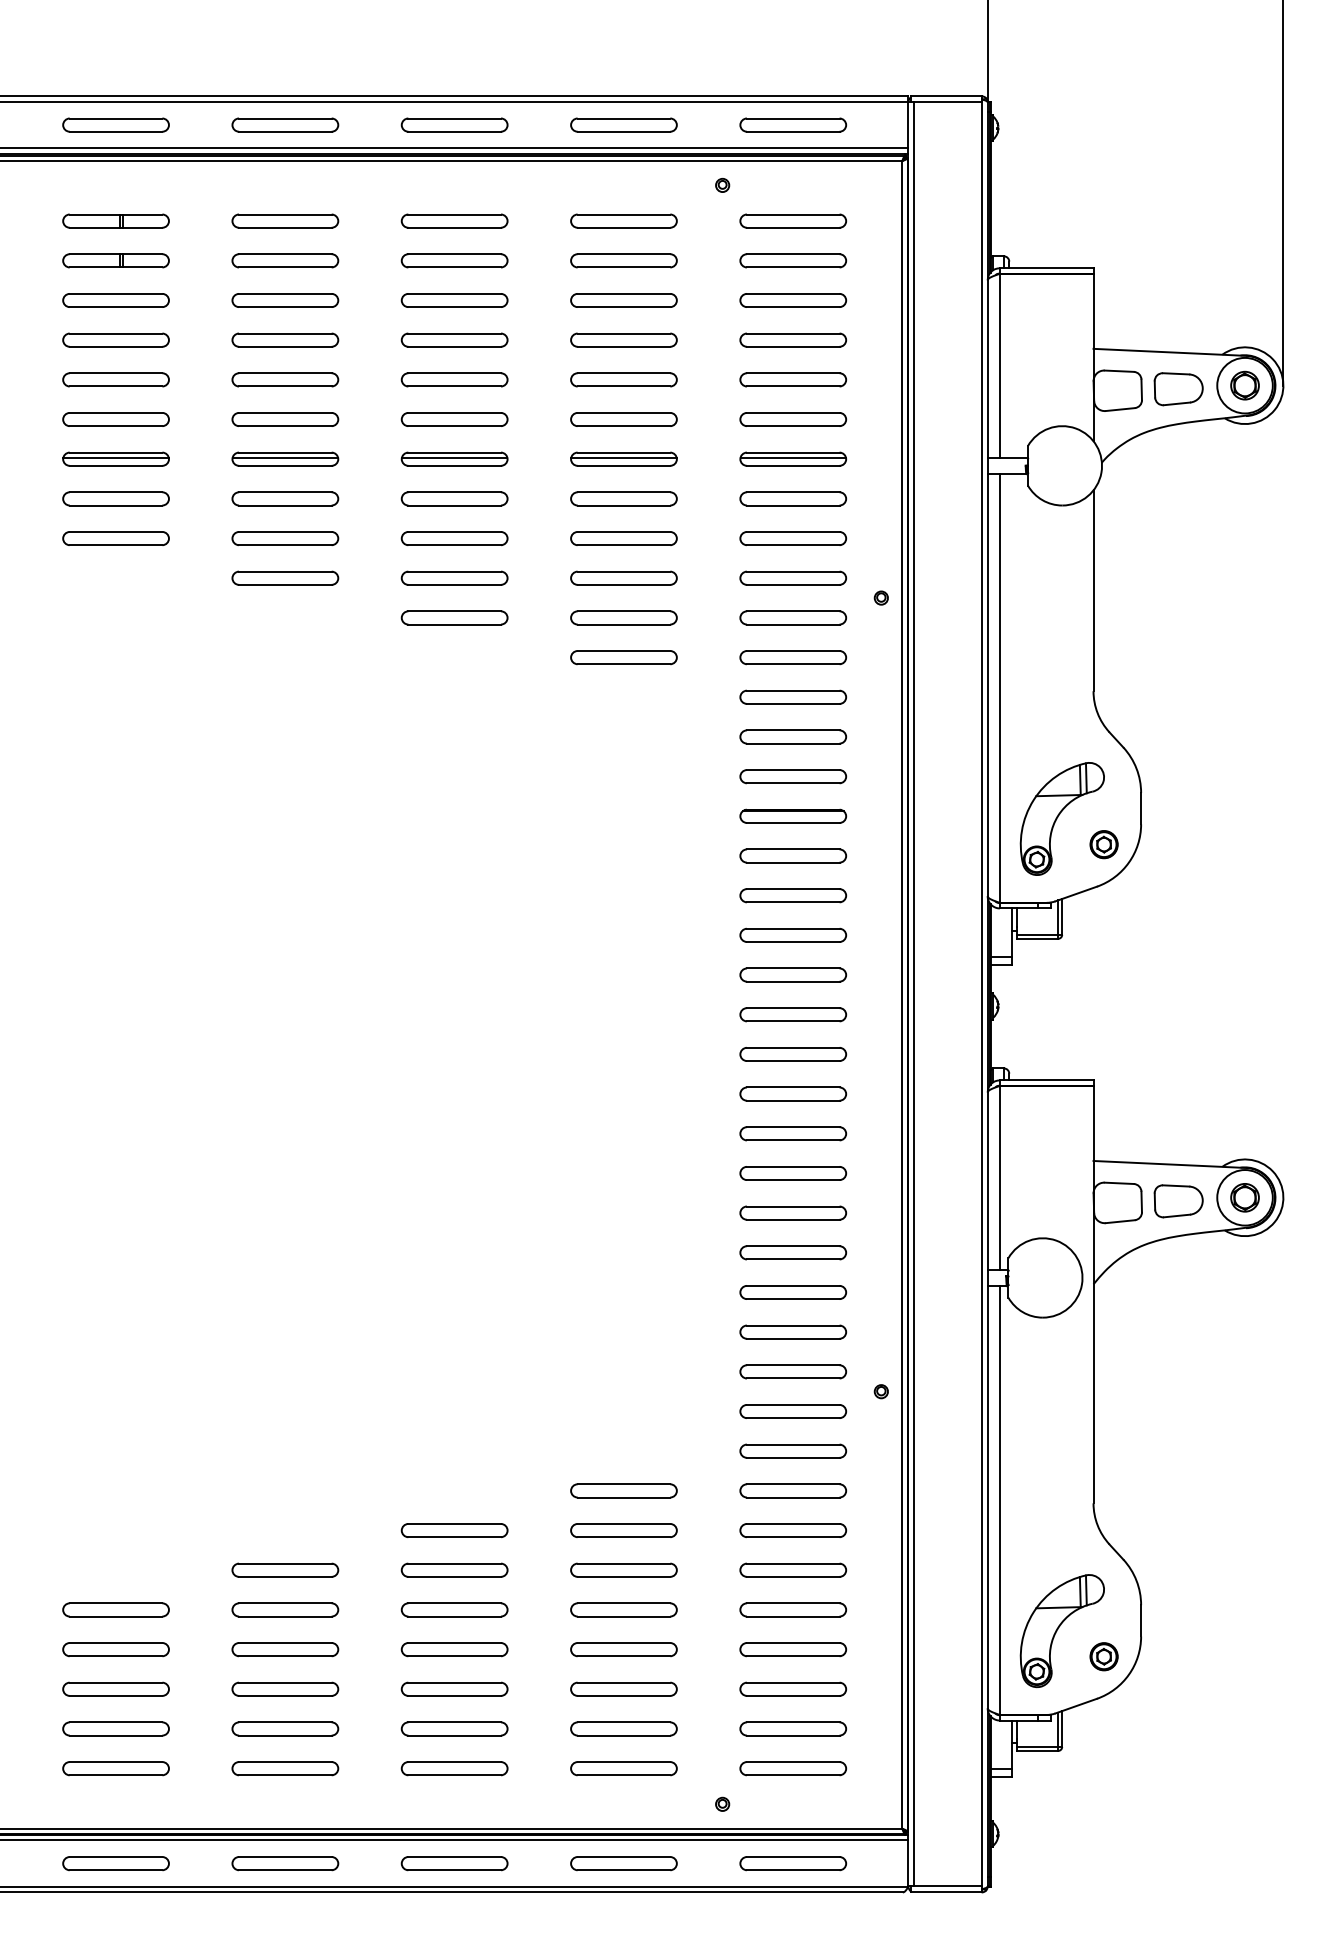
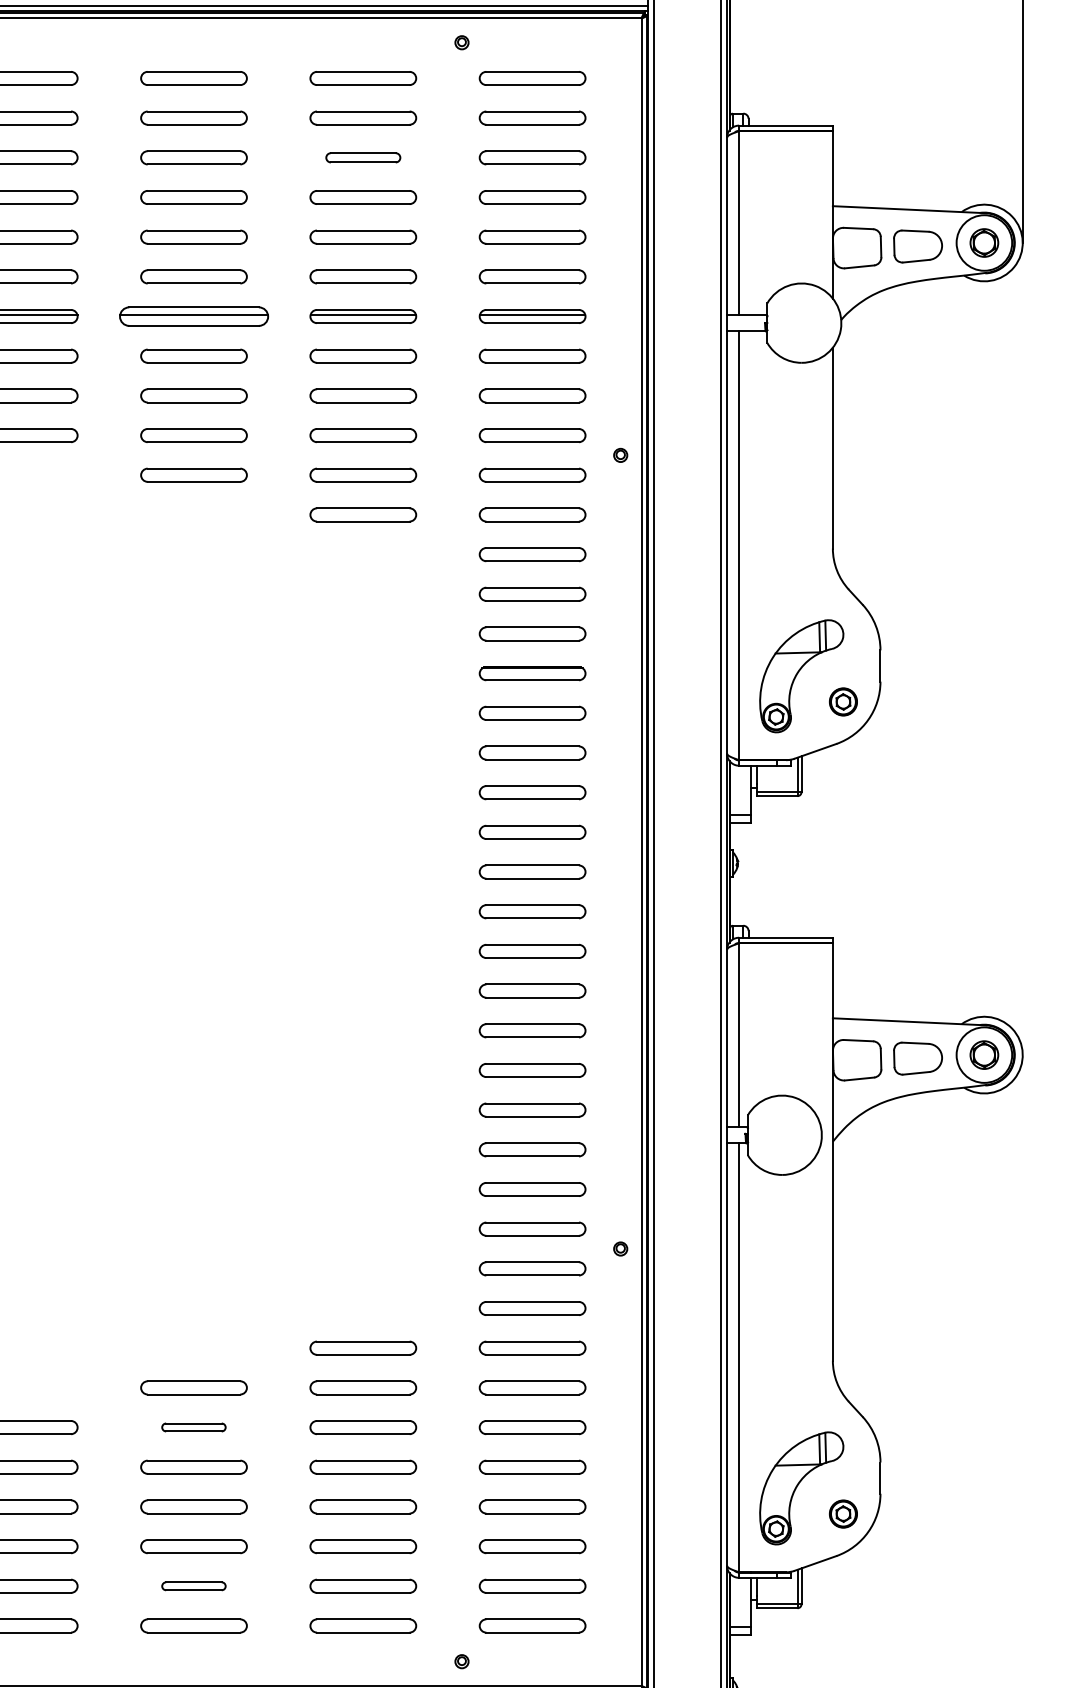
part: (623, 300) -> (362, 157), size x0.7
part: (454, 458) -> (193, 315), size x1.4
part: (454, 1569) -> (193, 1426), size x0.6
part: (454, 1728) -> (193, 1585), size x0.6

